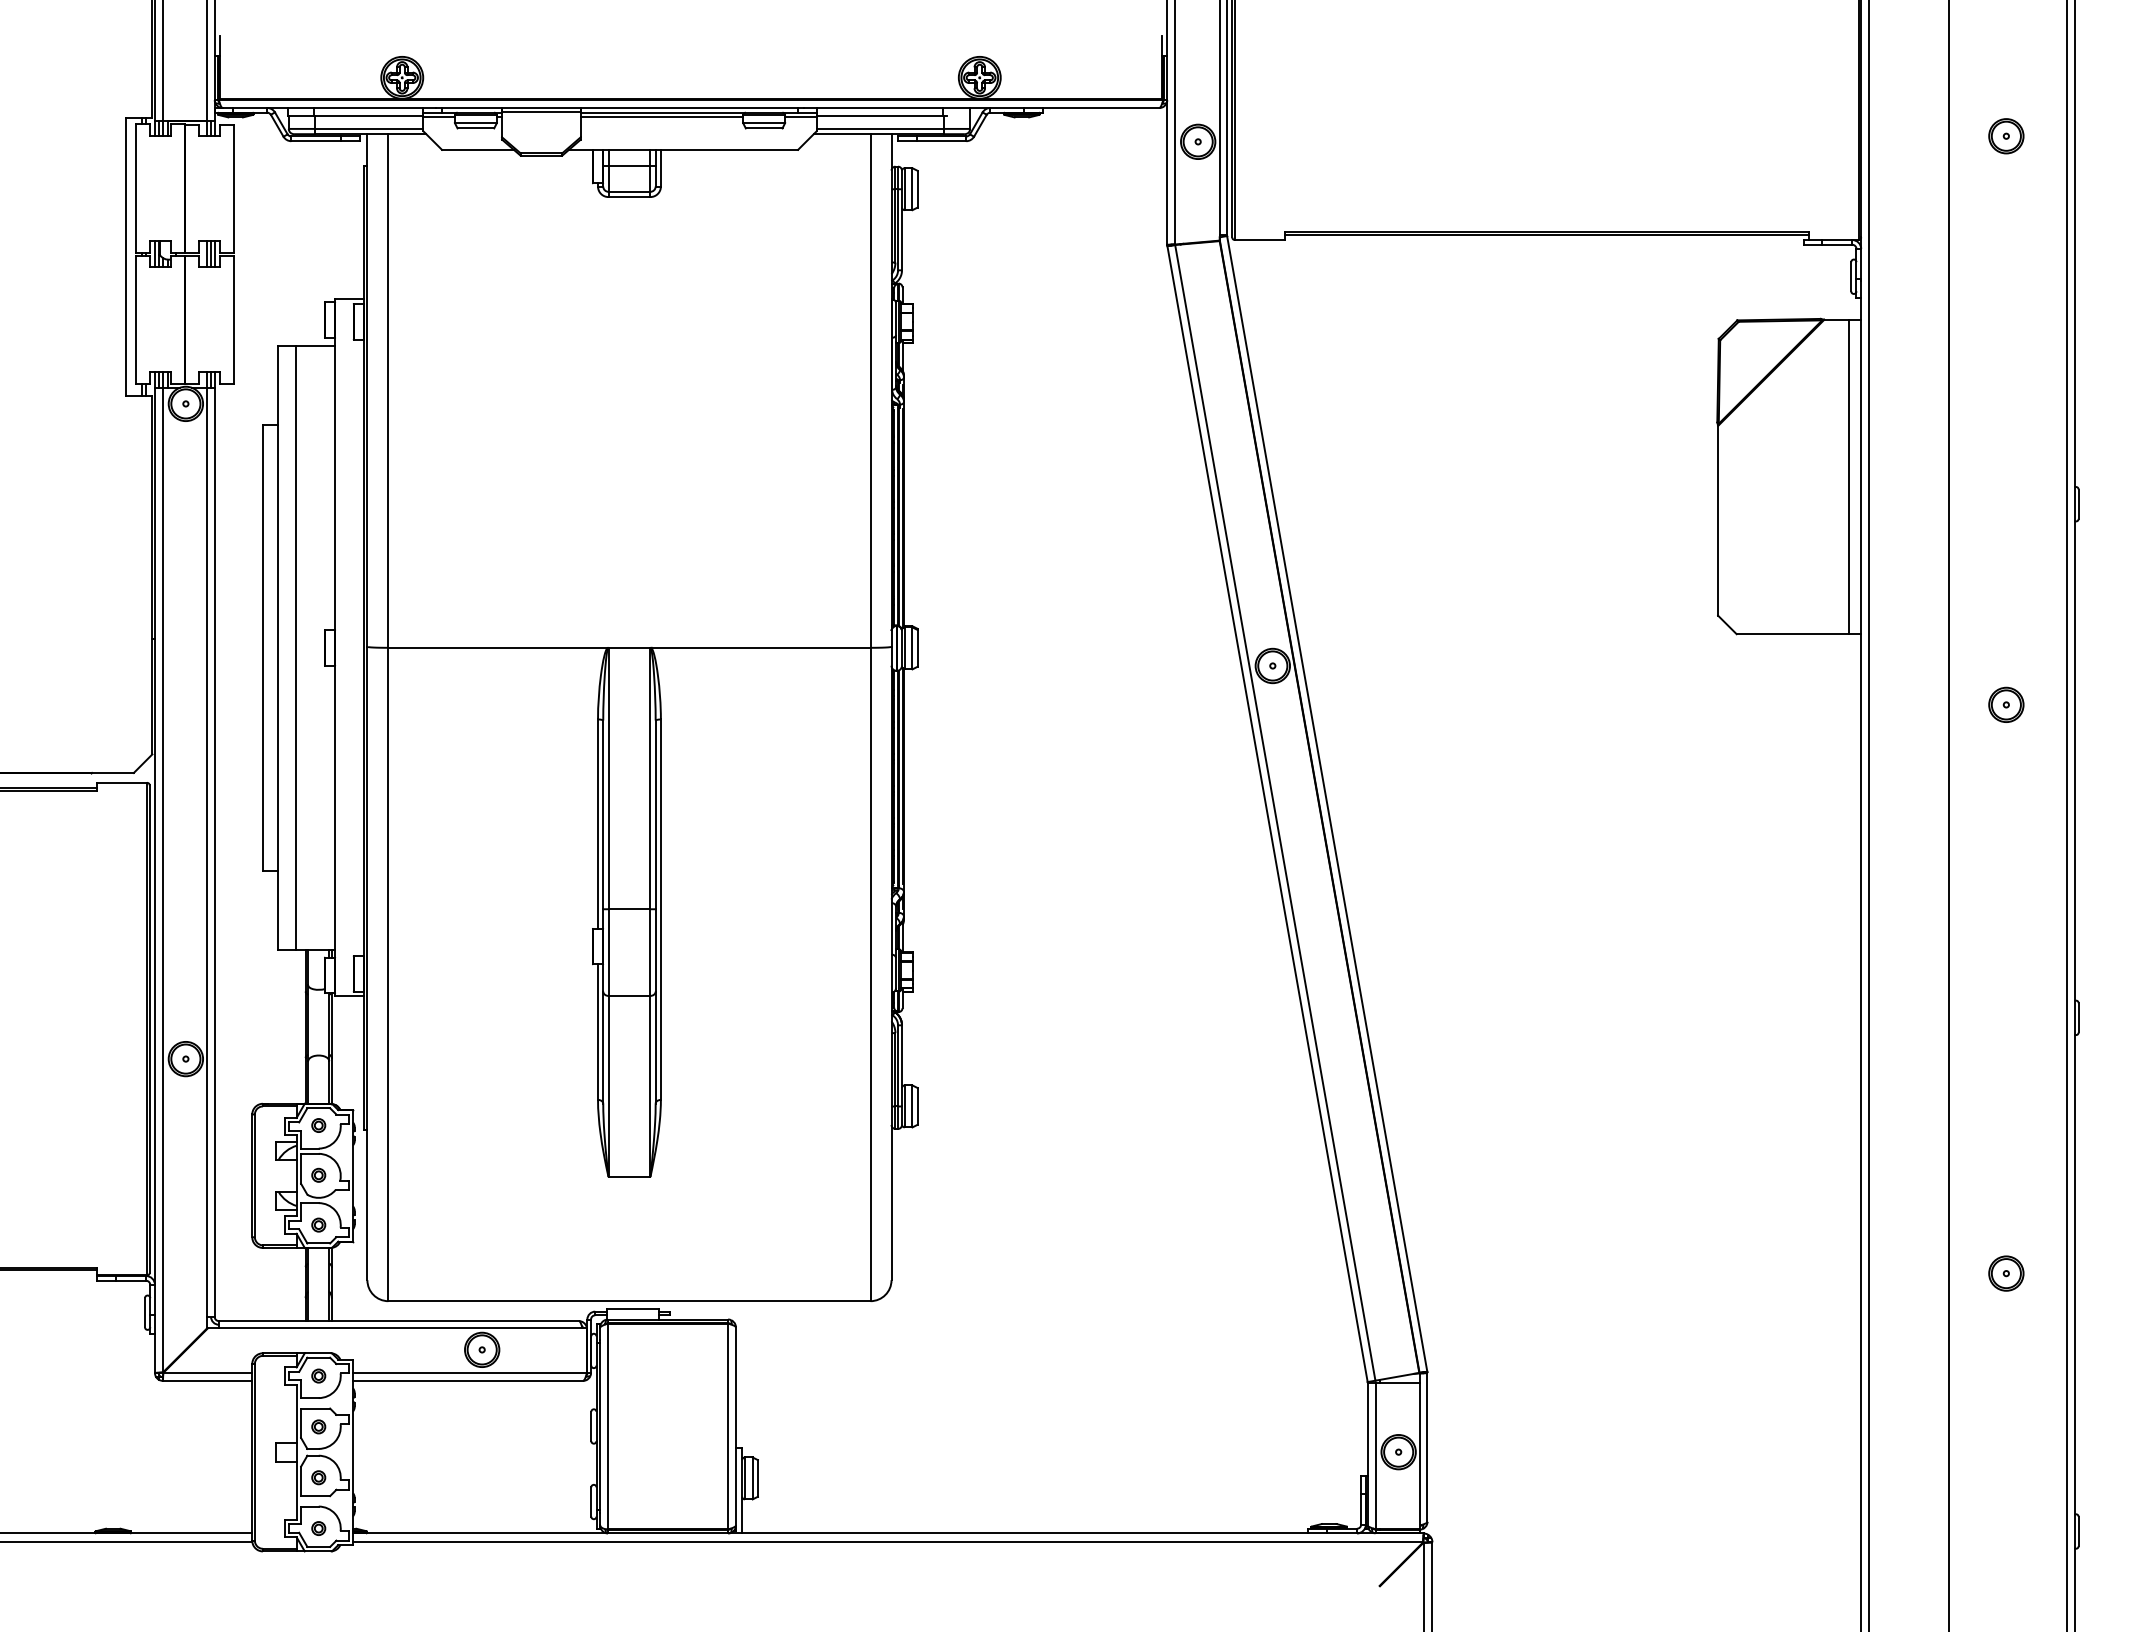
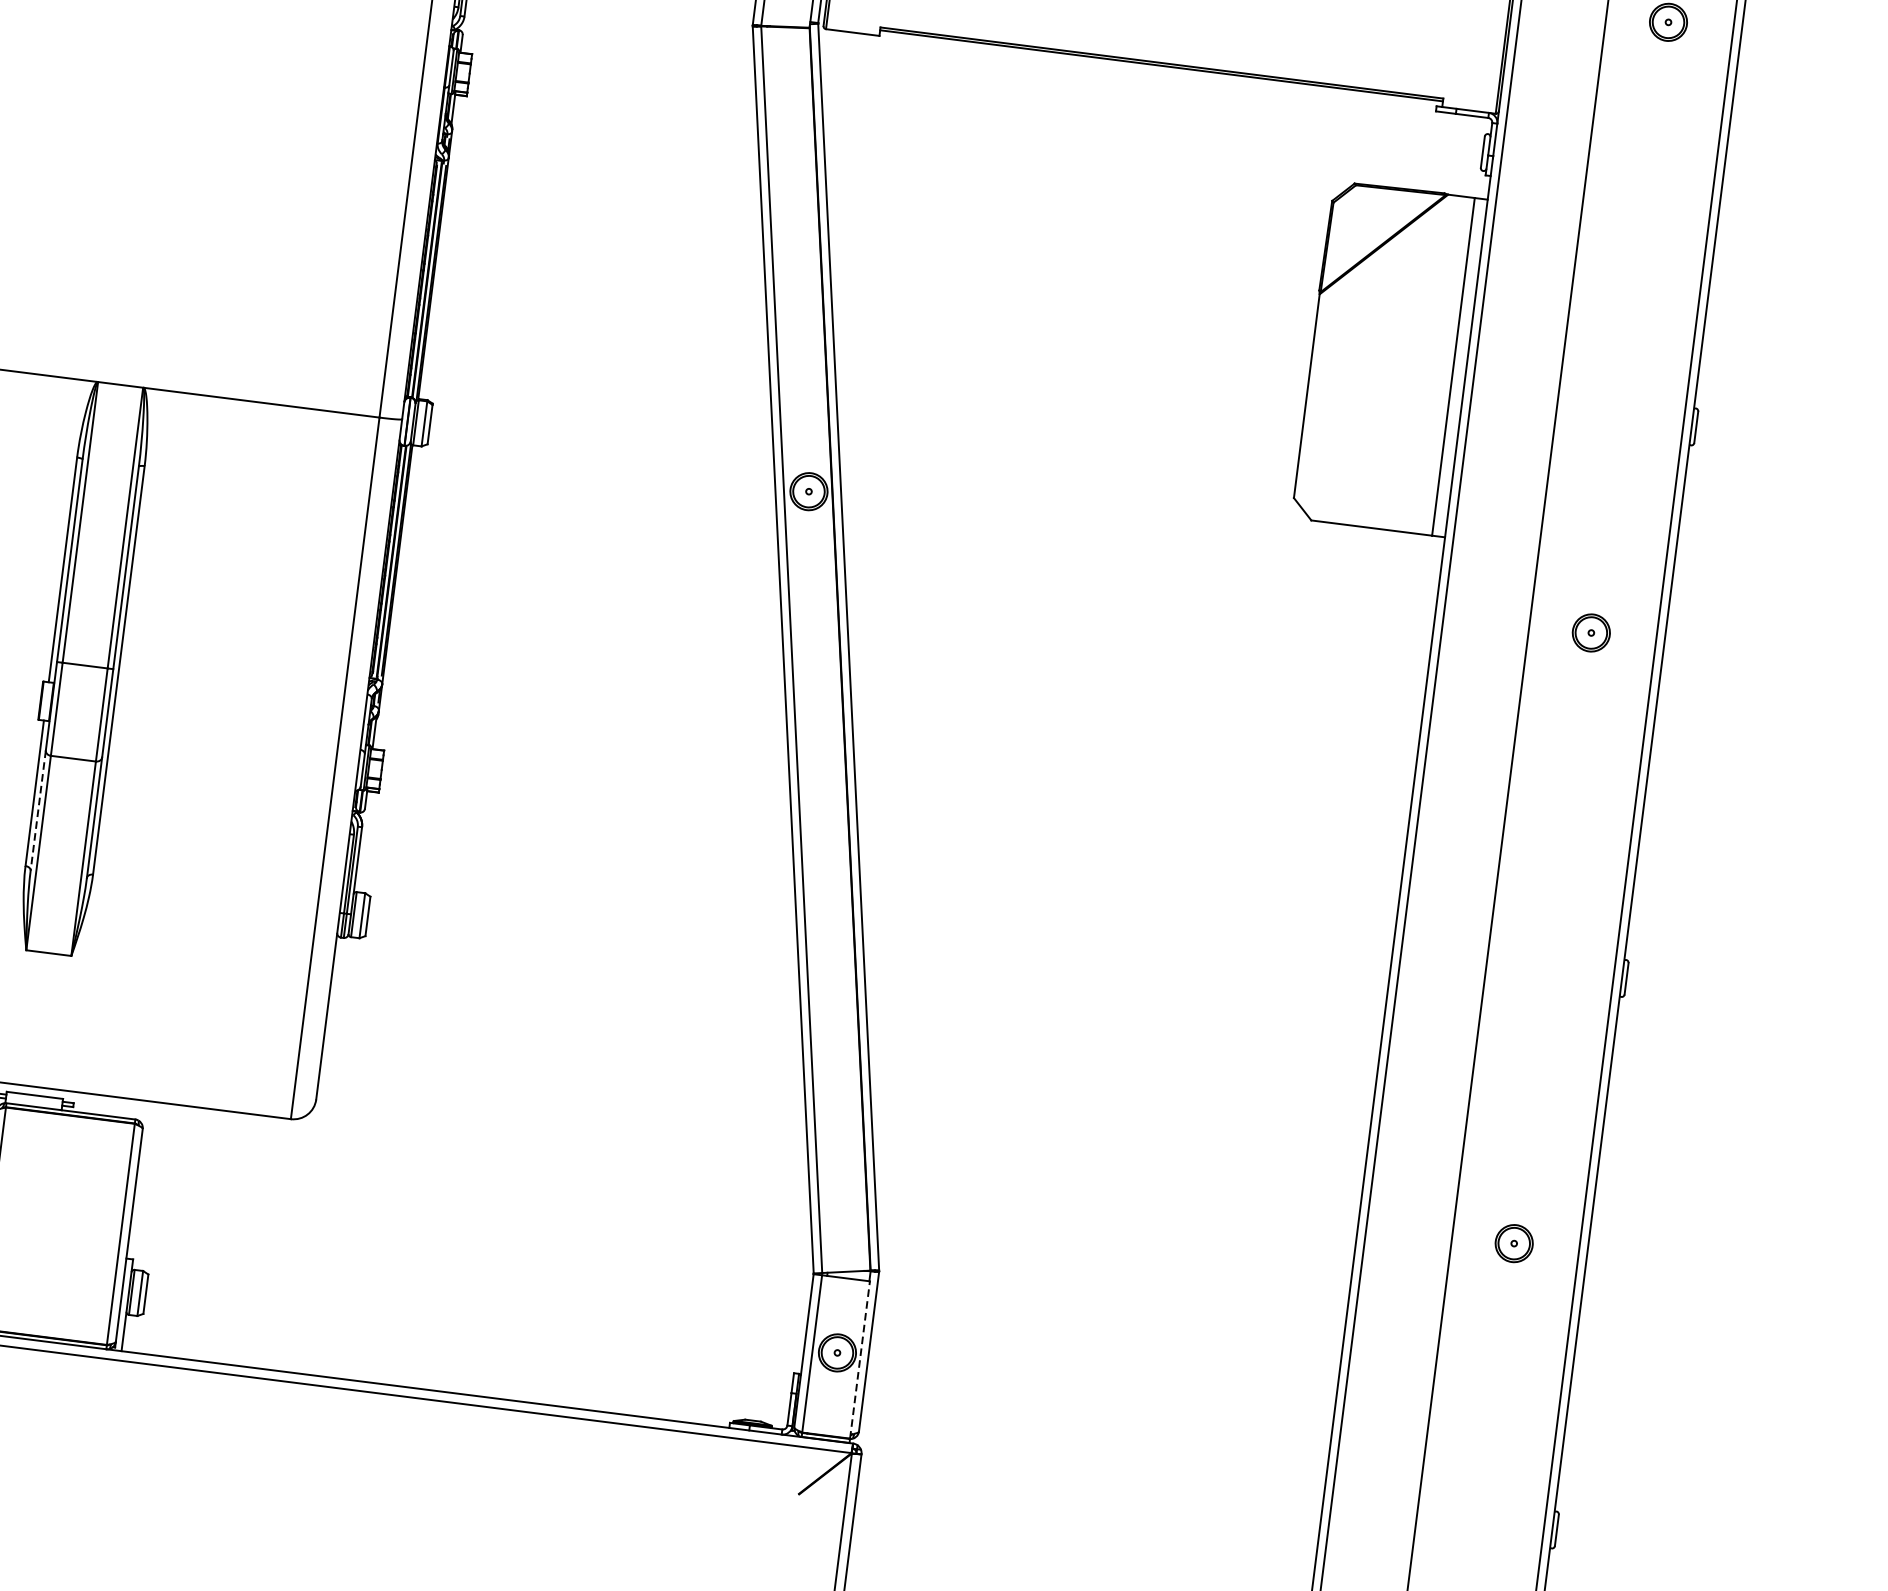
line: (603, 1048) -> (38, 811), solid -> dashed
line: (1420, 1455) -> (860, 1359), solid -> dashed

